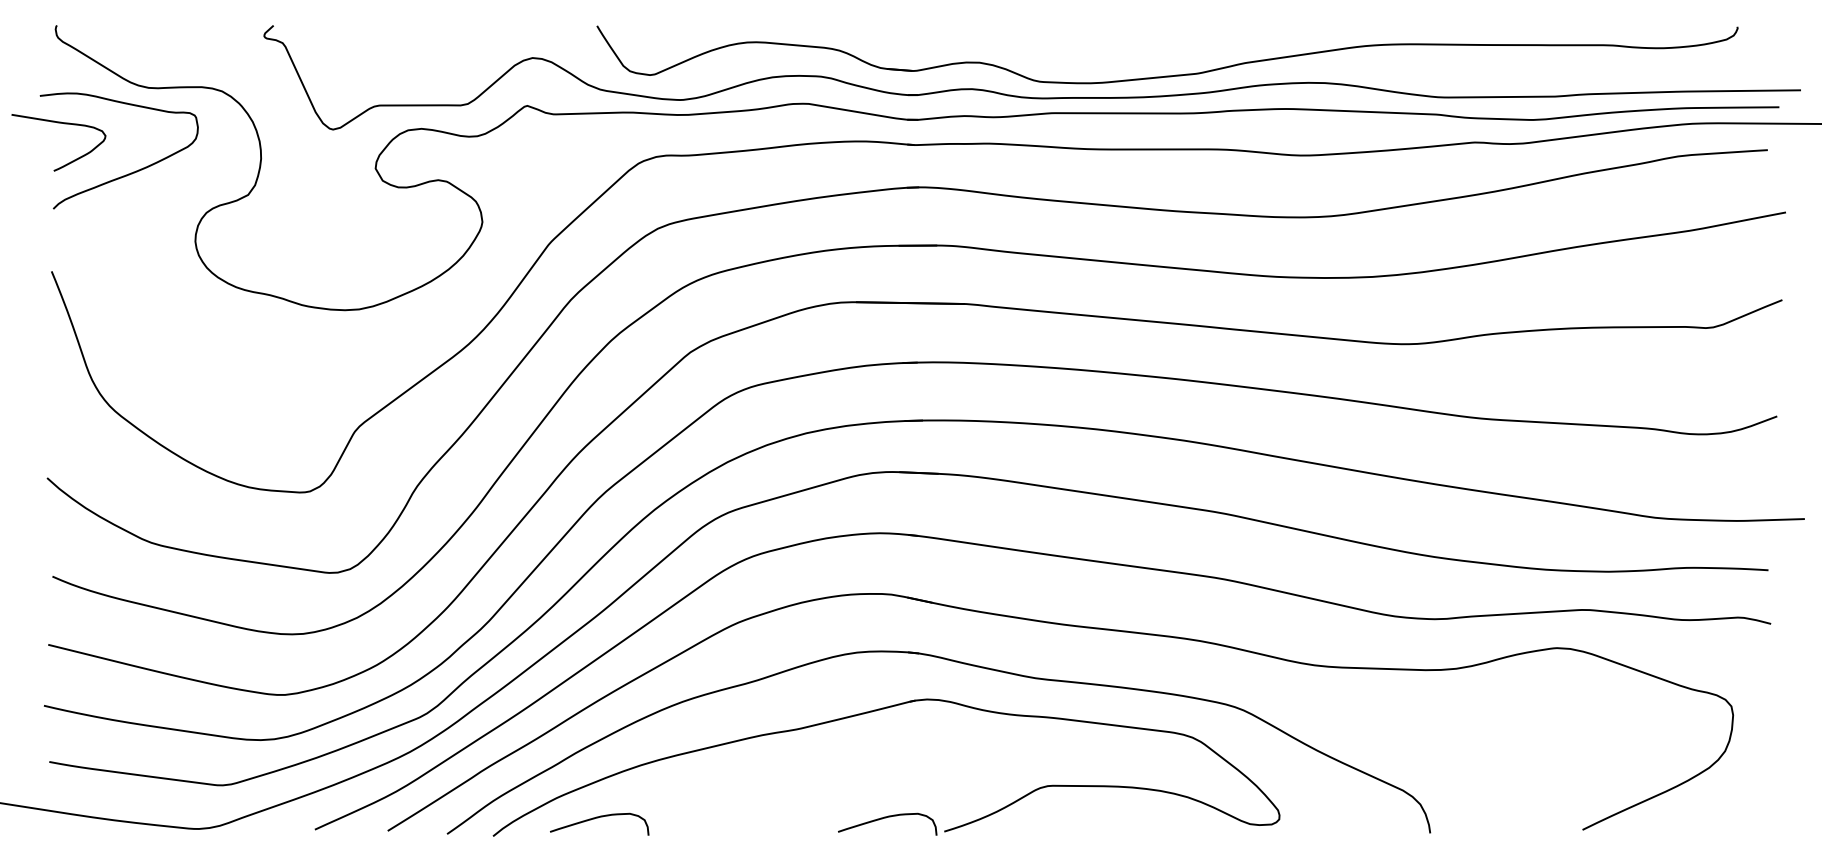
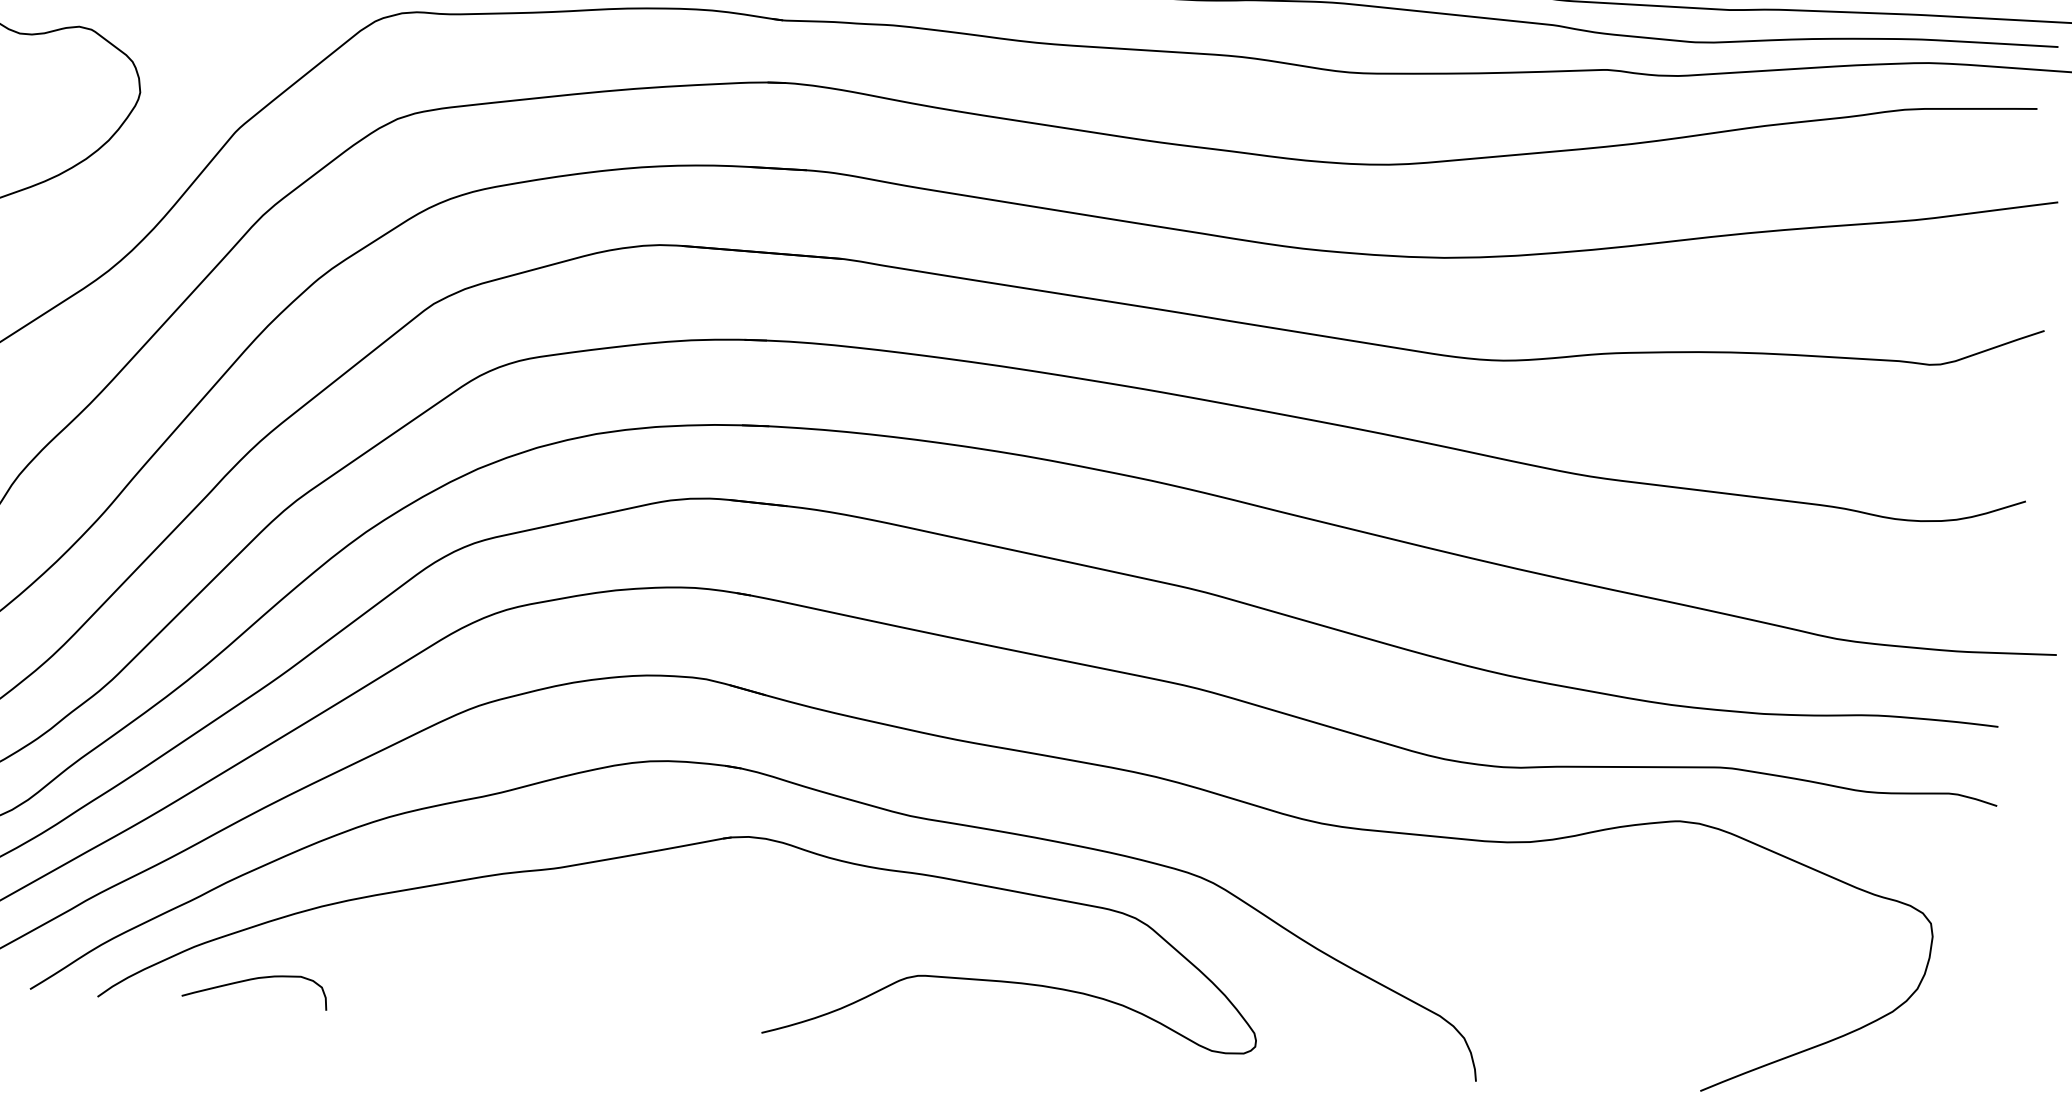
curve: (886, 818) -> (677, 1008), removed

